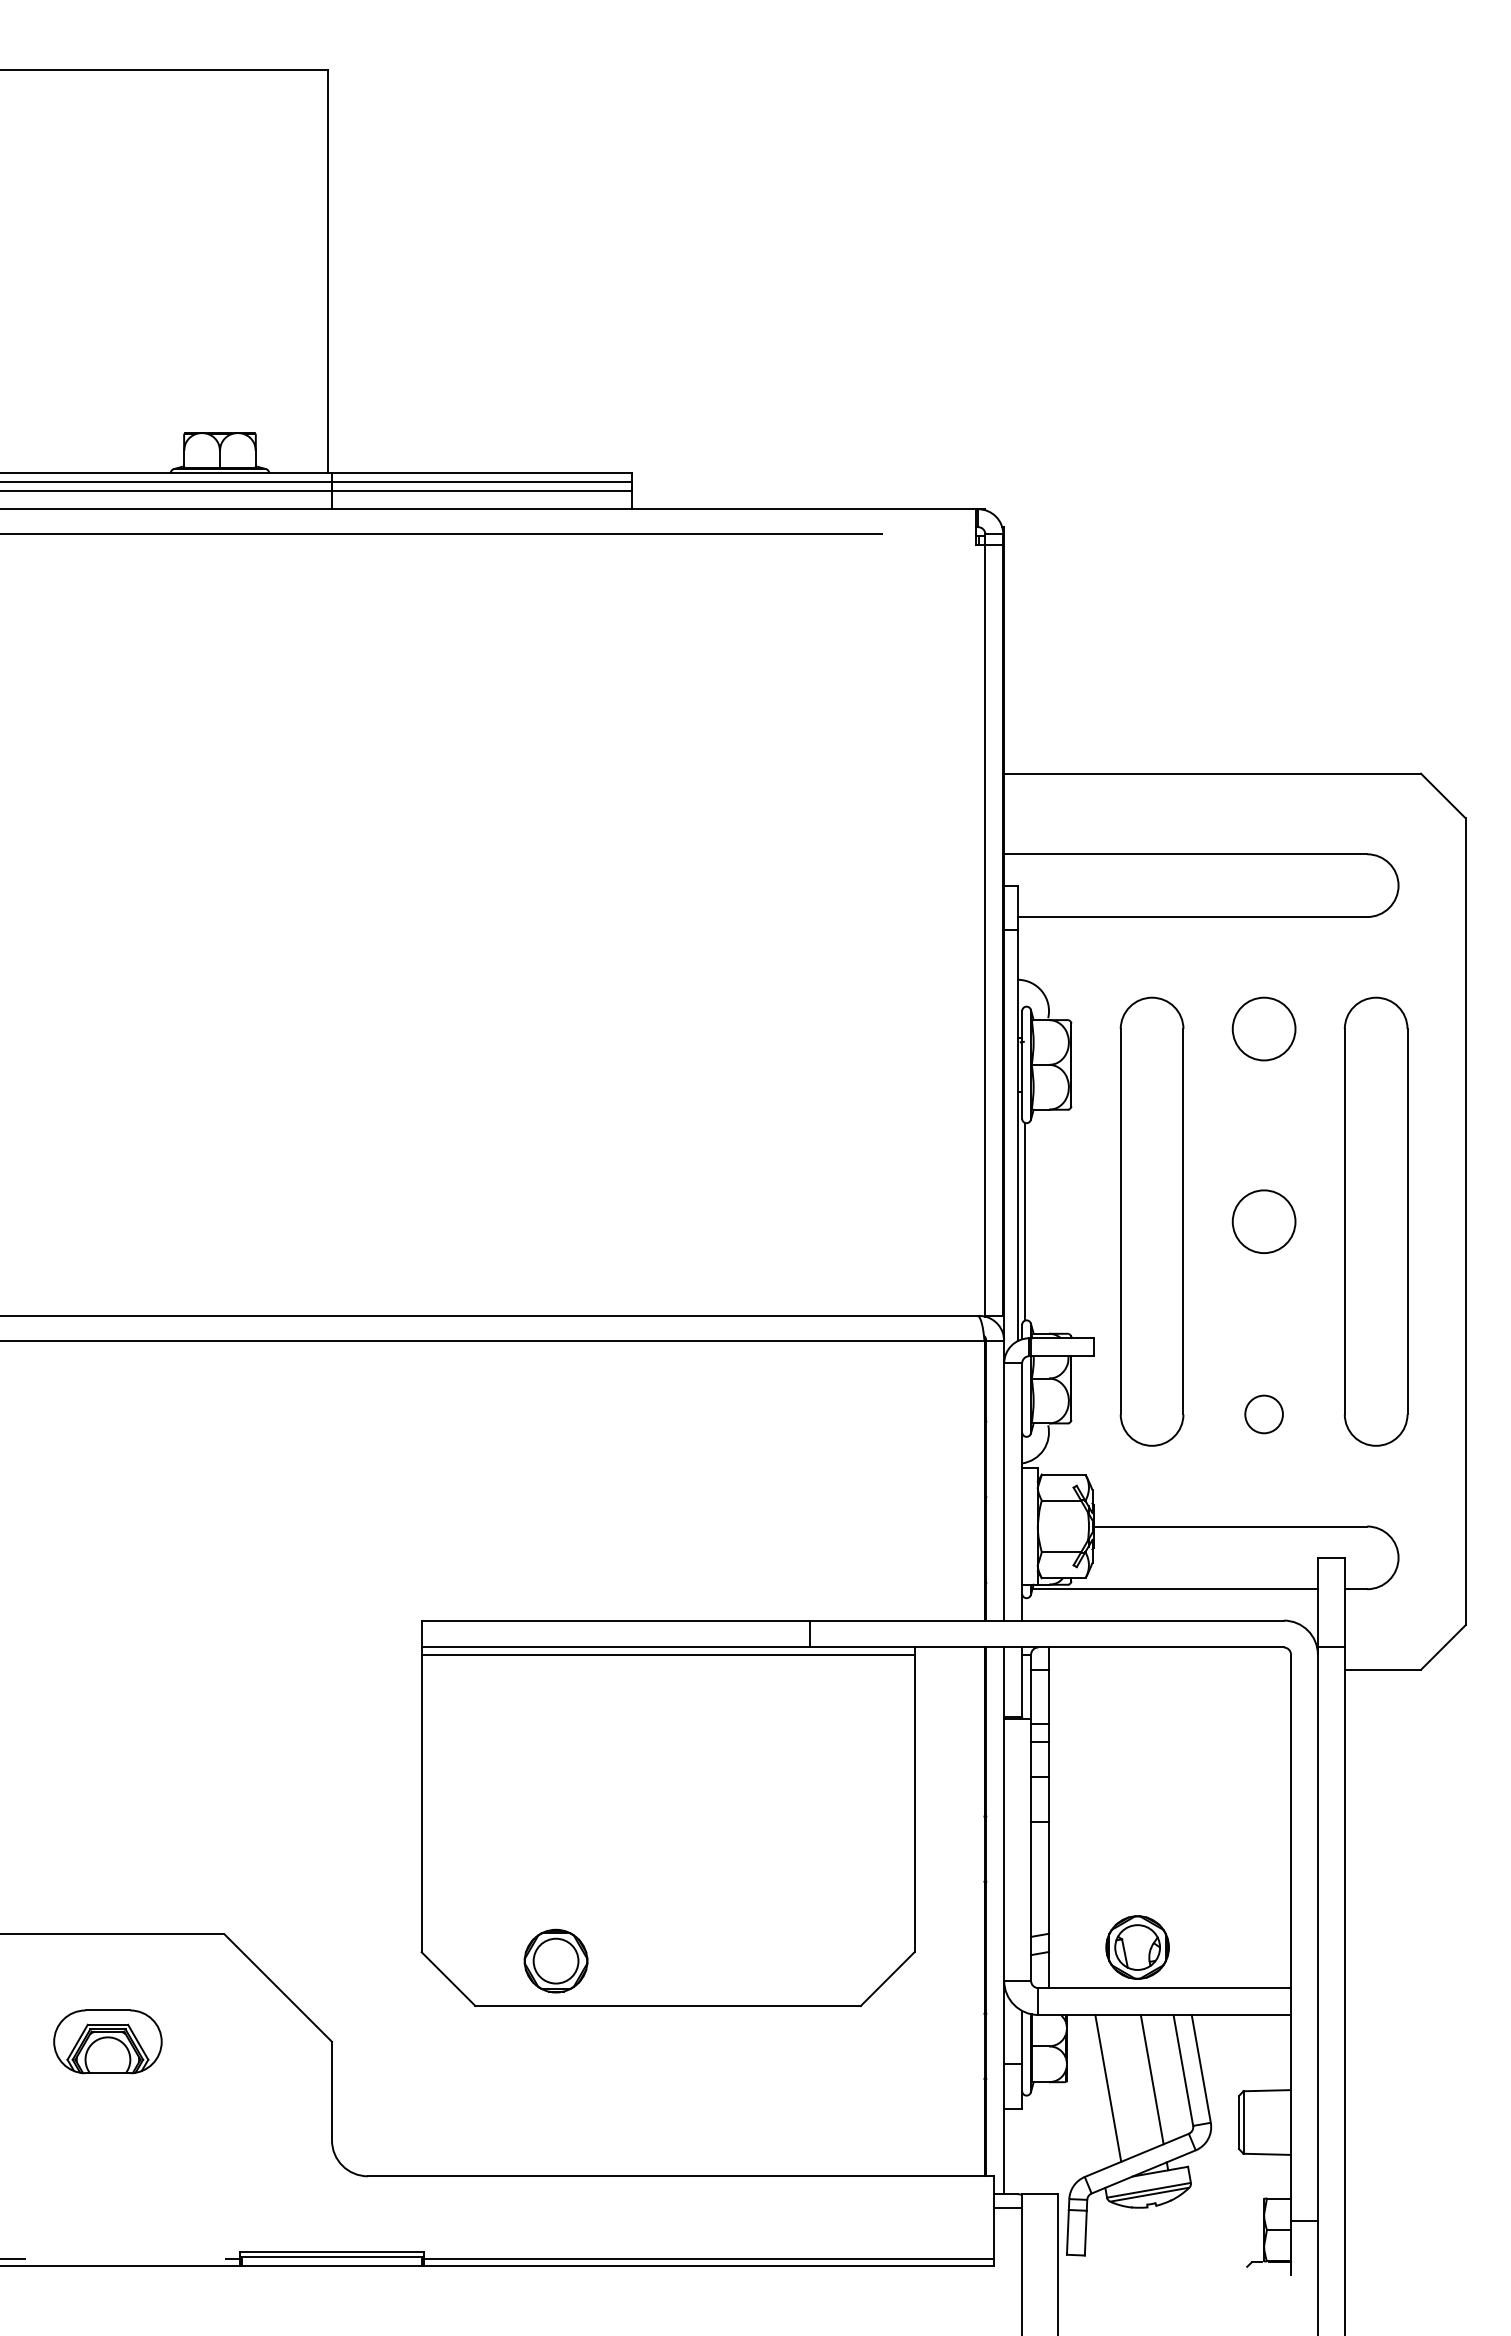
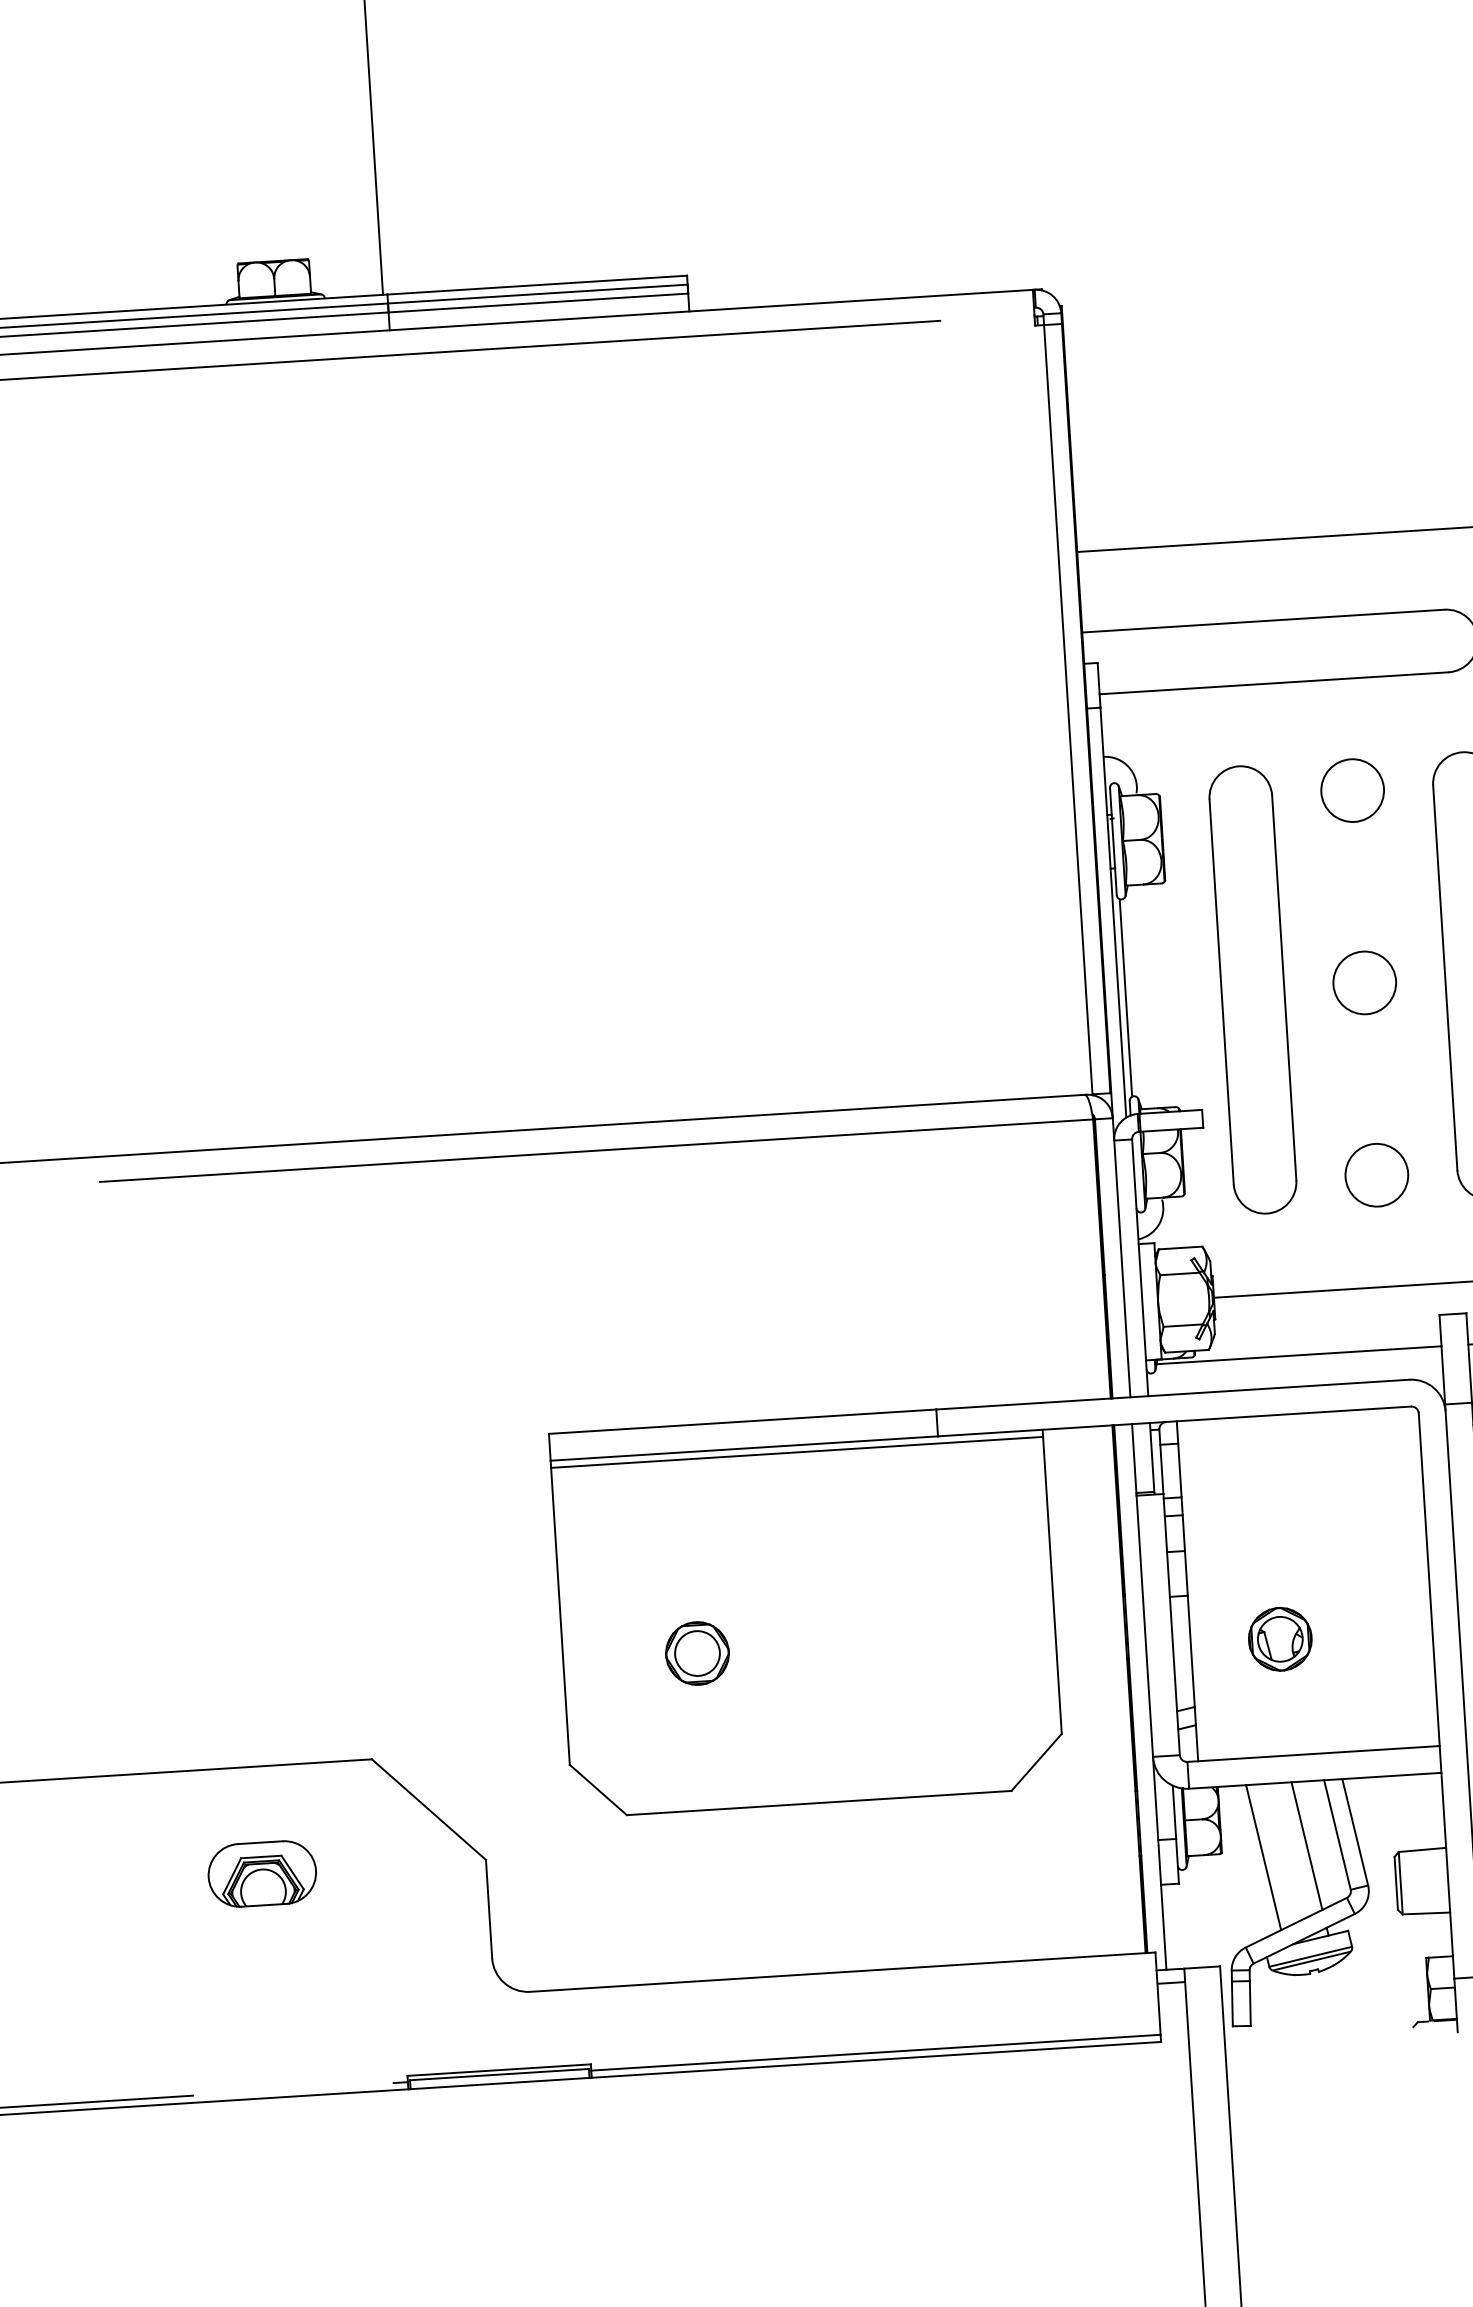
circle: (1263, 1414) -> (1376, 1175), size x1.67
part: (1137, 1947) -> (1280, 1639), moved
part: (555, 1960) -> (696, 1652), moved

